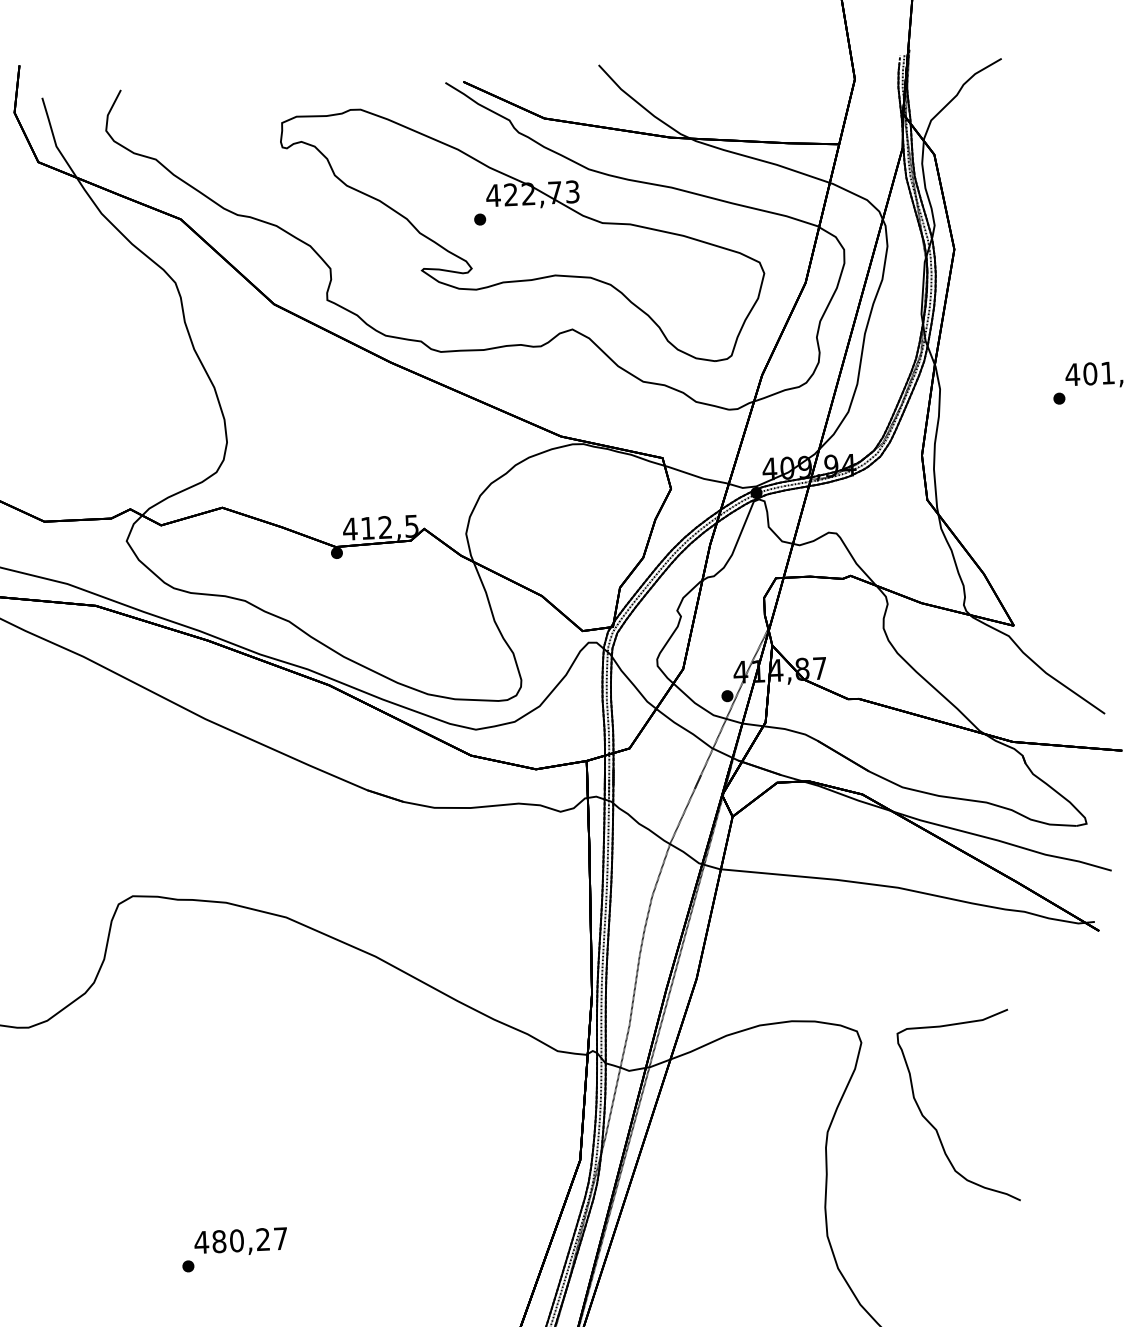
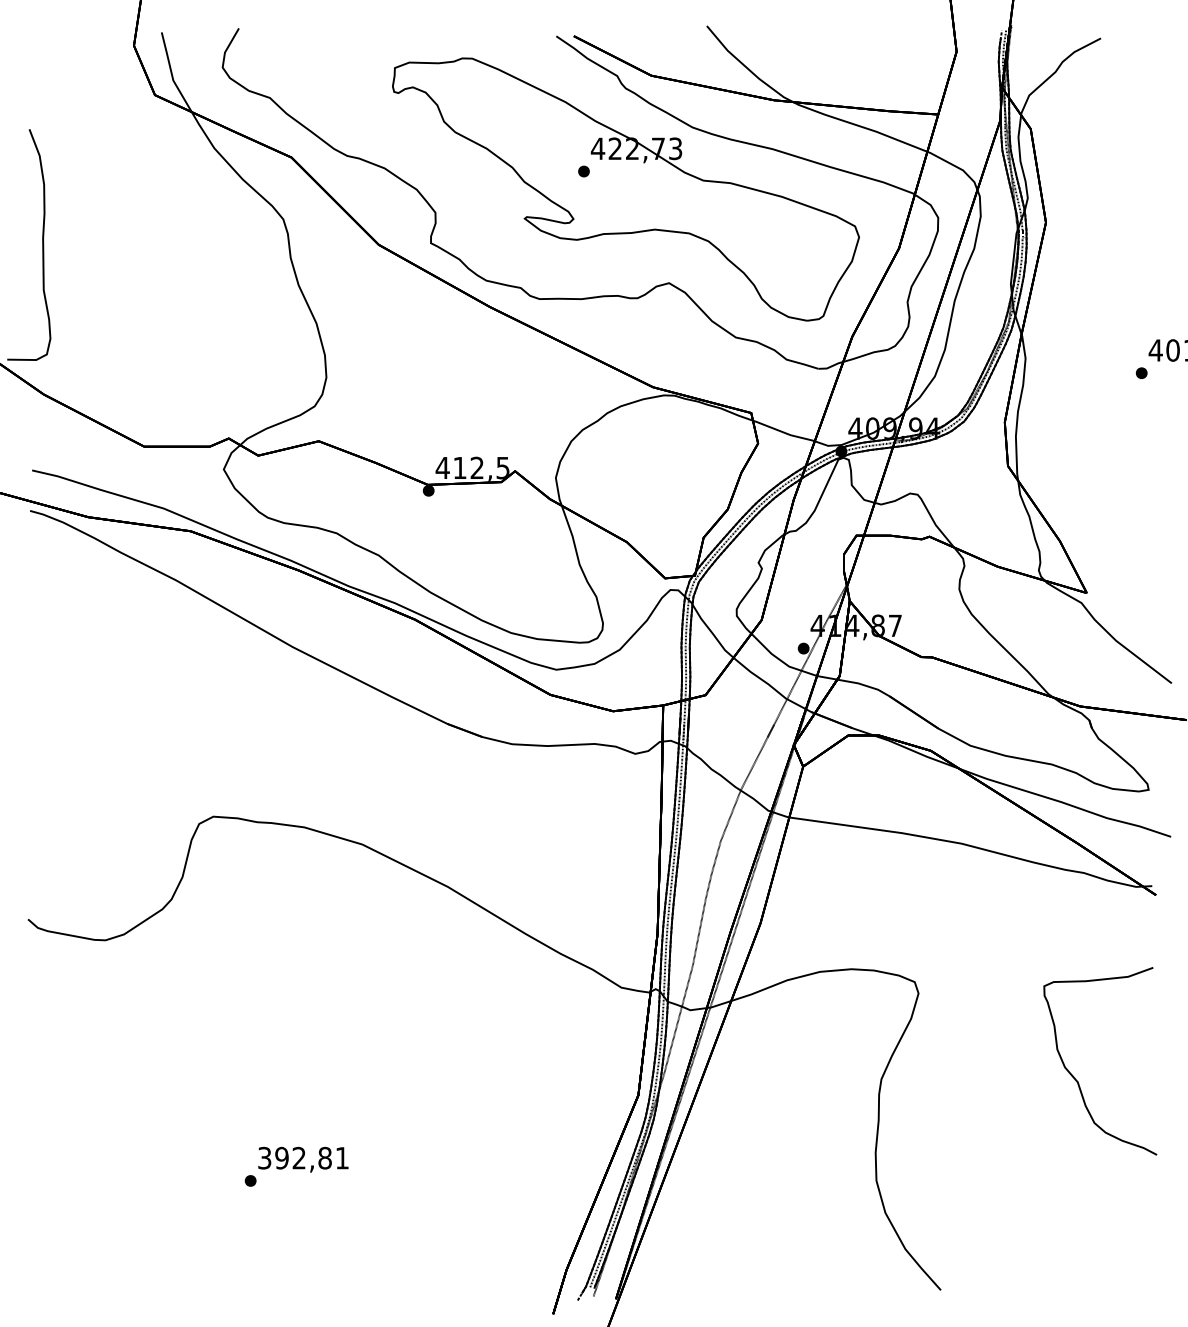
curve: (937, 1129) -> (1078, 1081), moved
text: (240, 1239) -> (302, 1157), 480,27 -> 392,81

